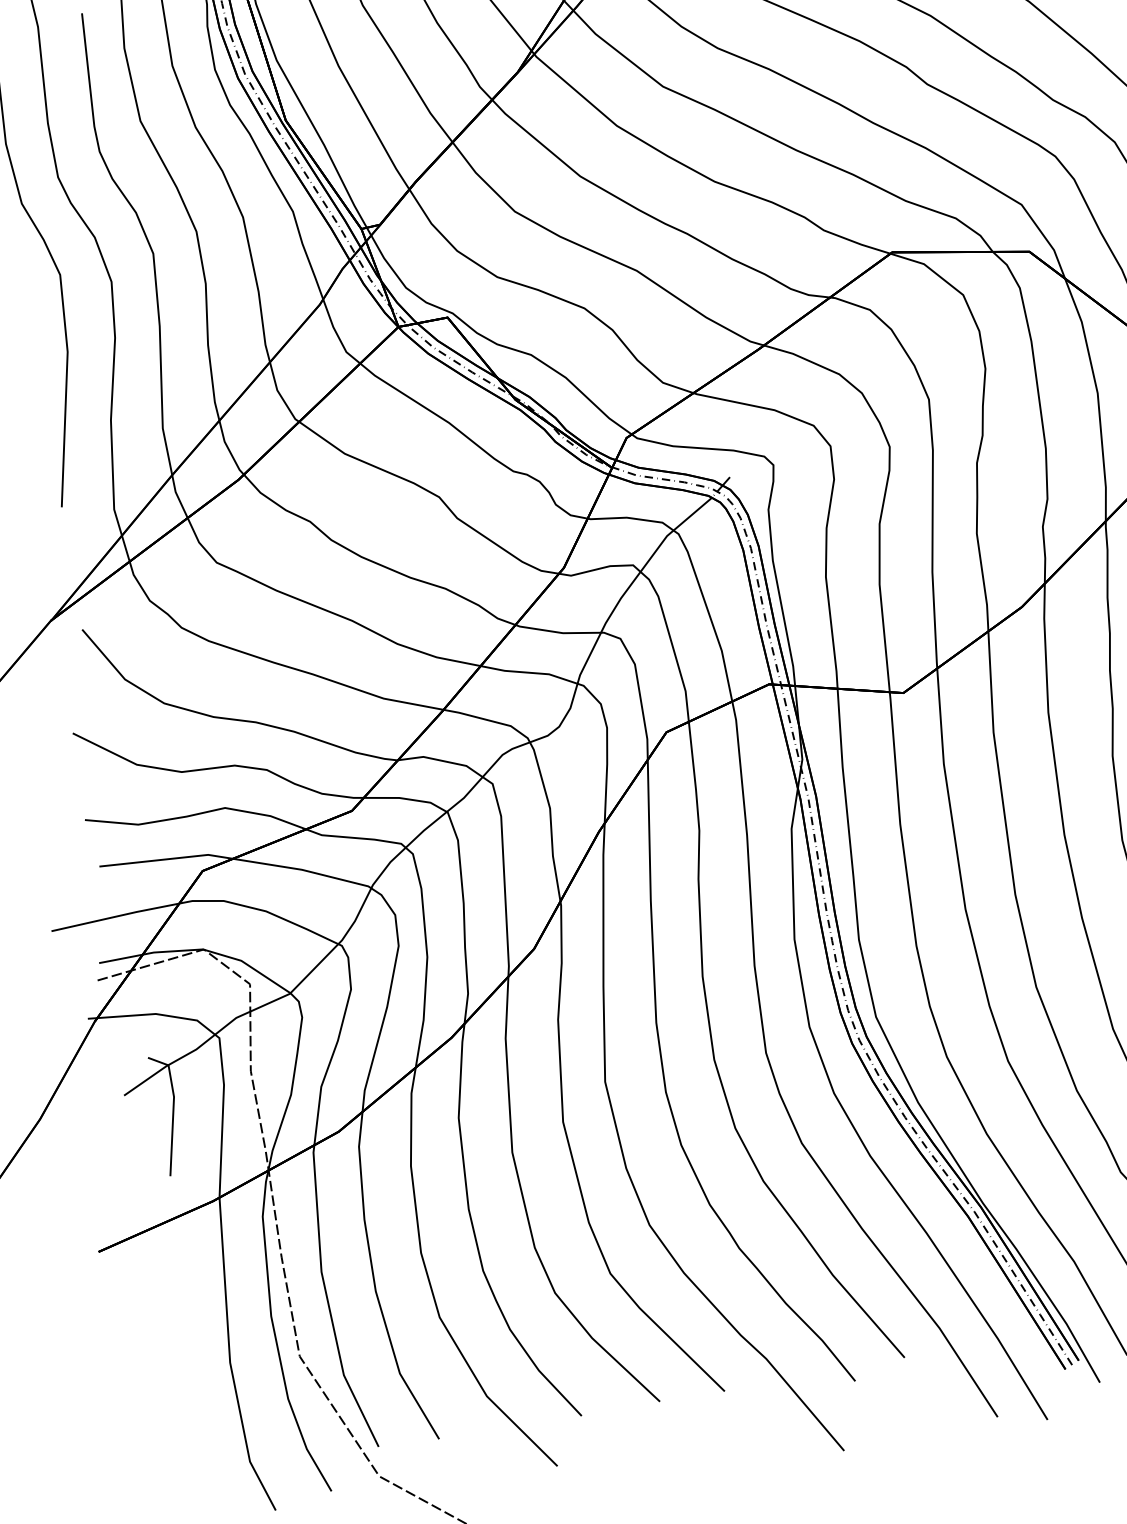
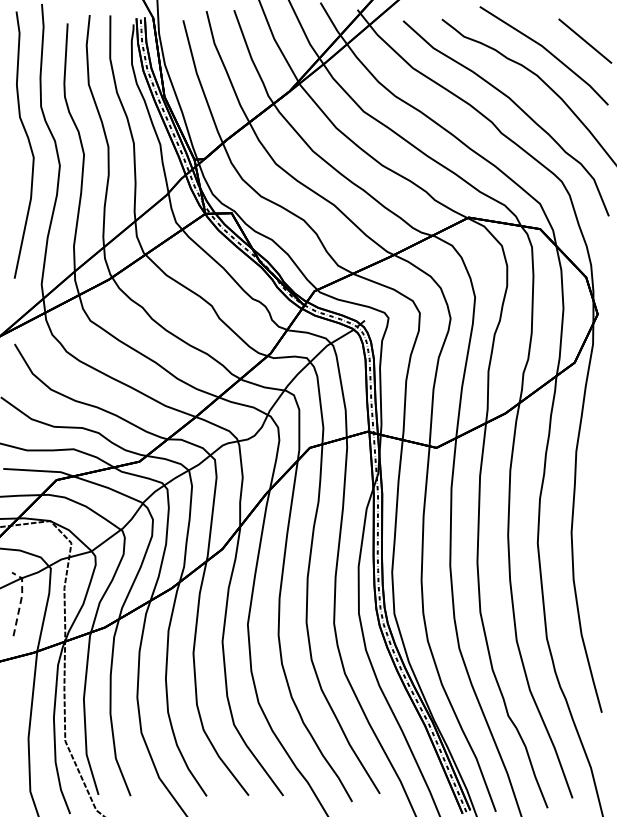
line: (174, 1107) -> (21, 600), solid -> dashed

